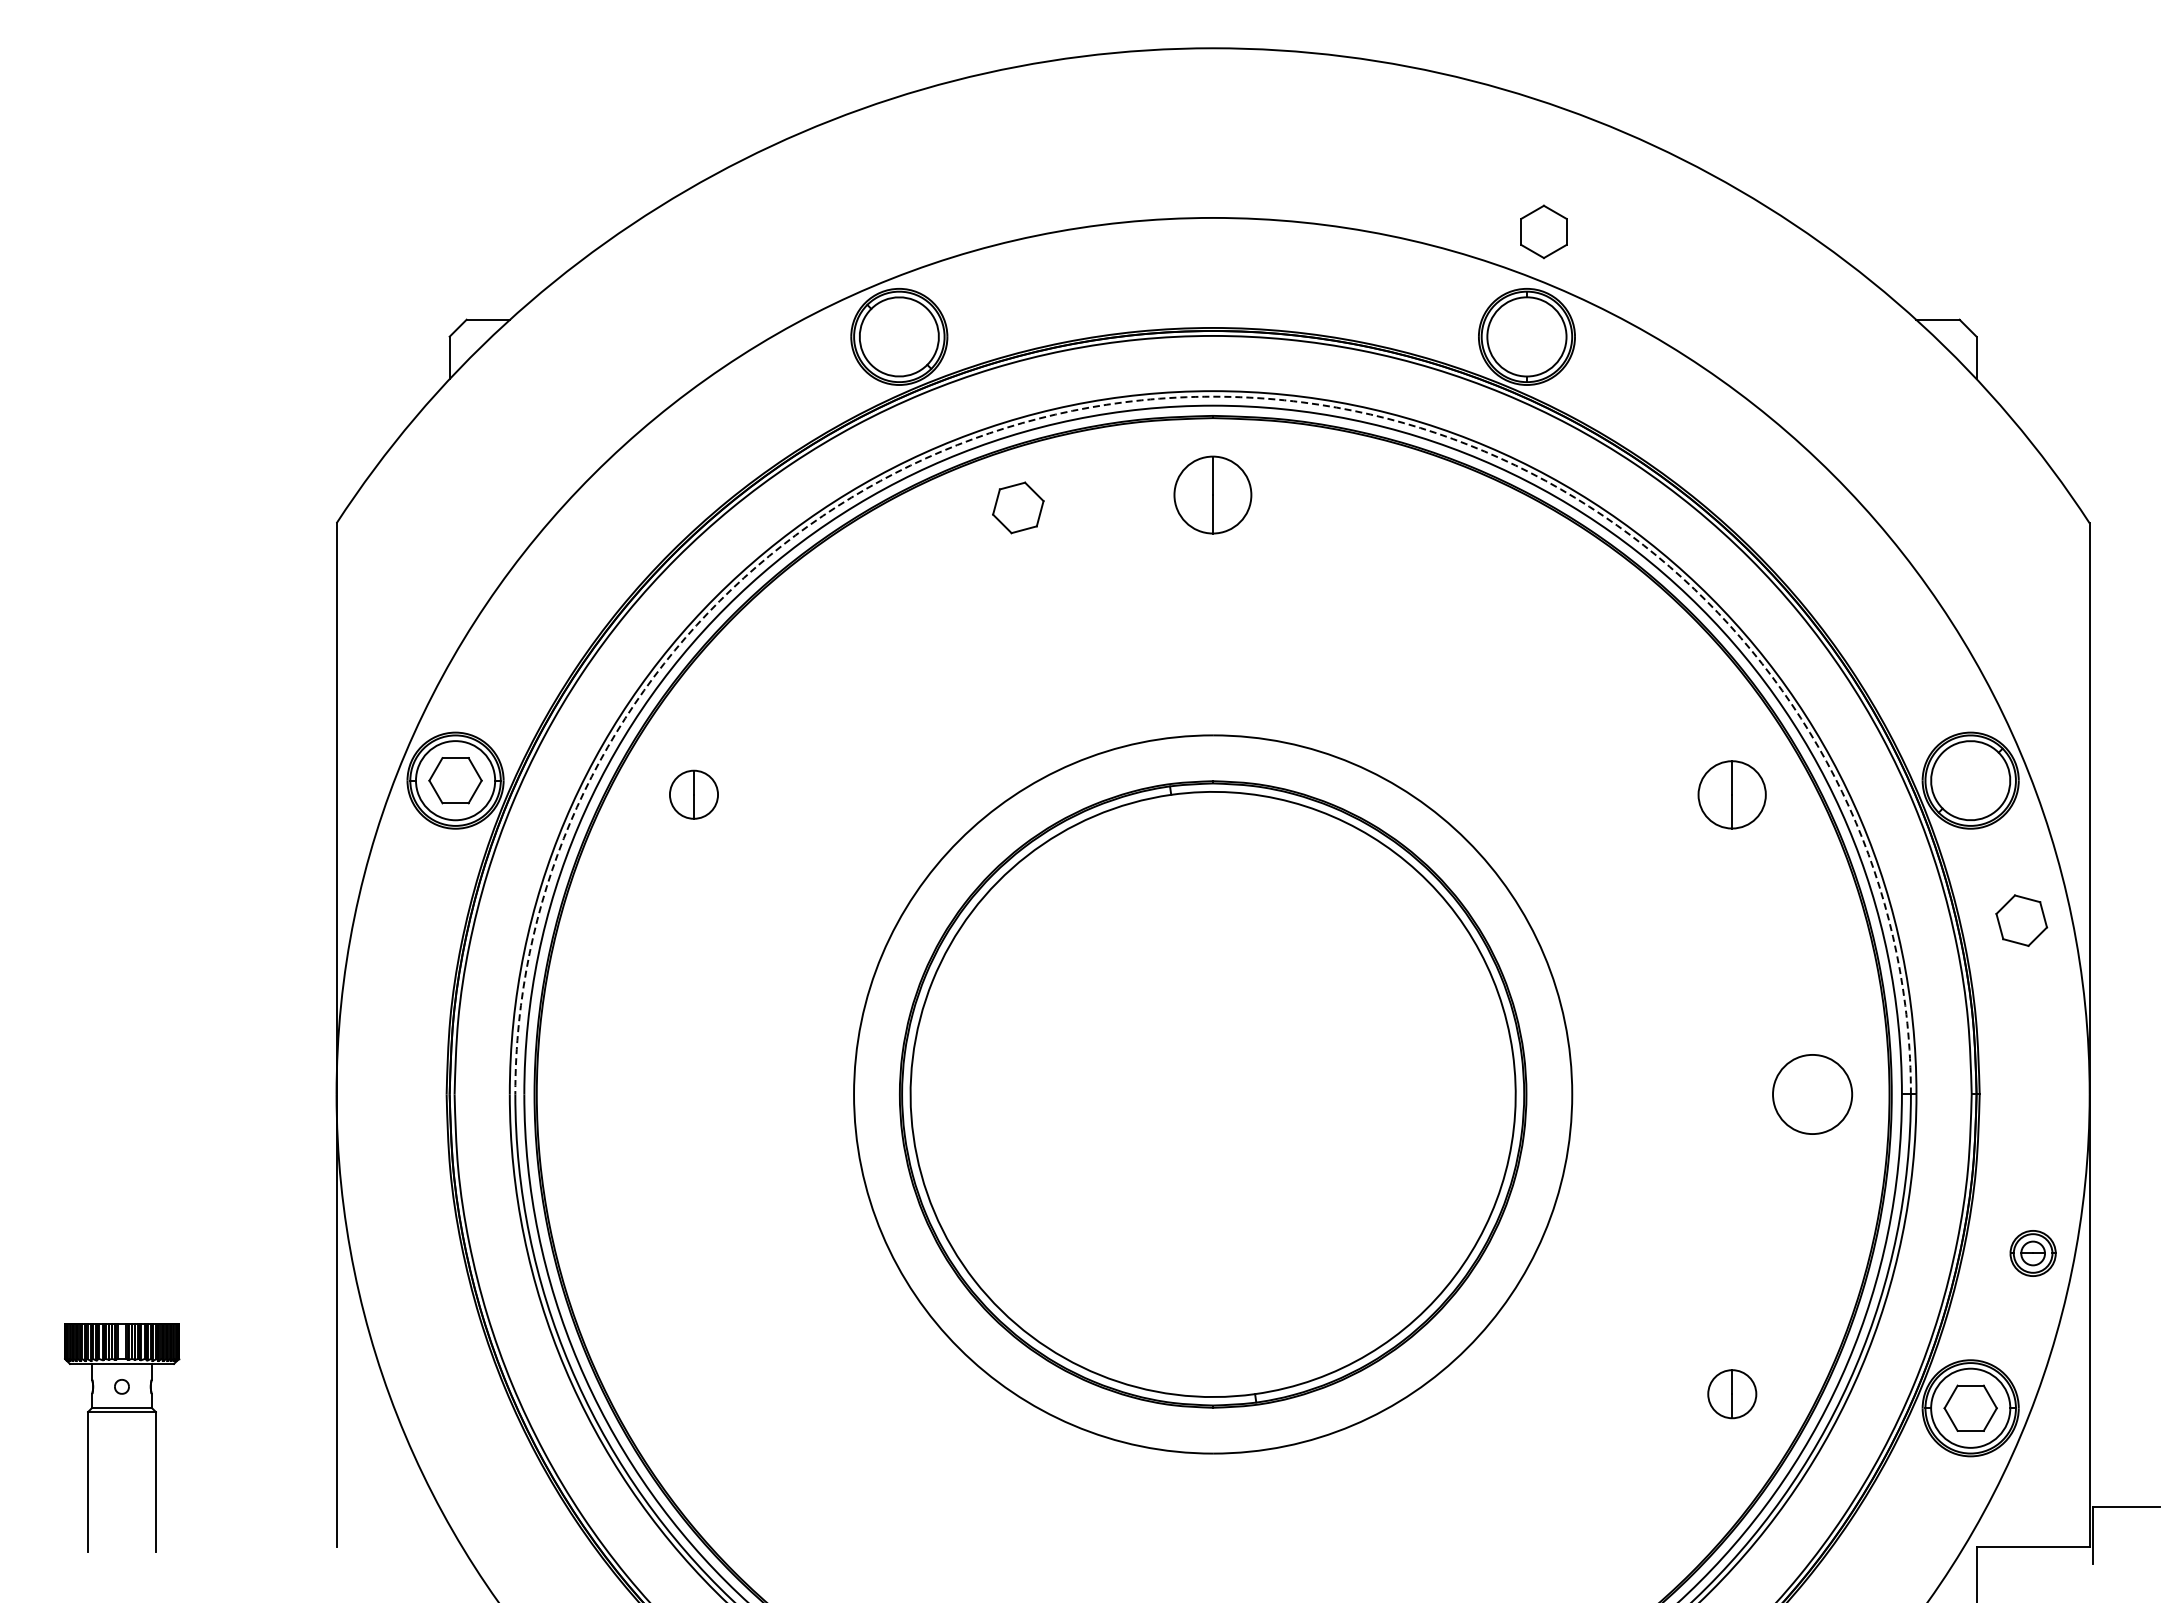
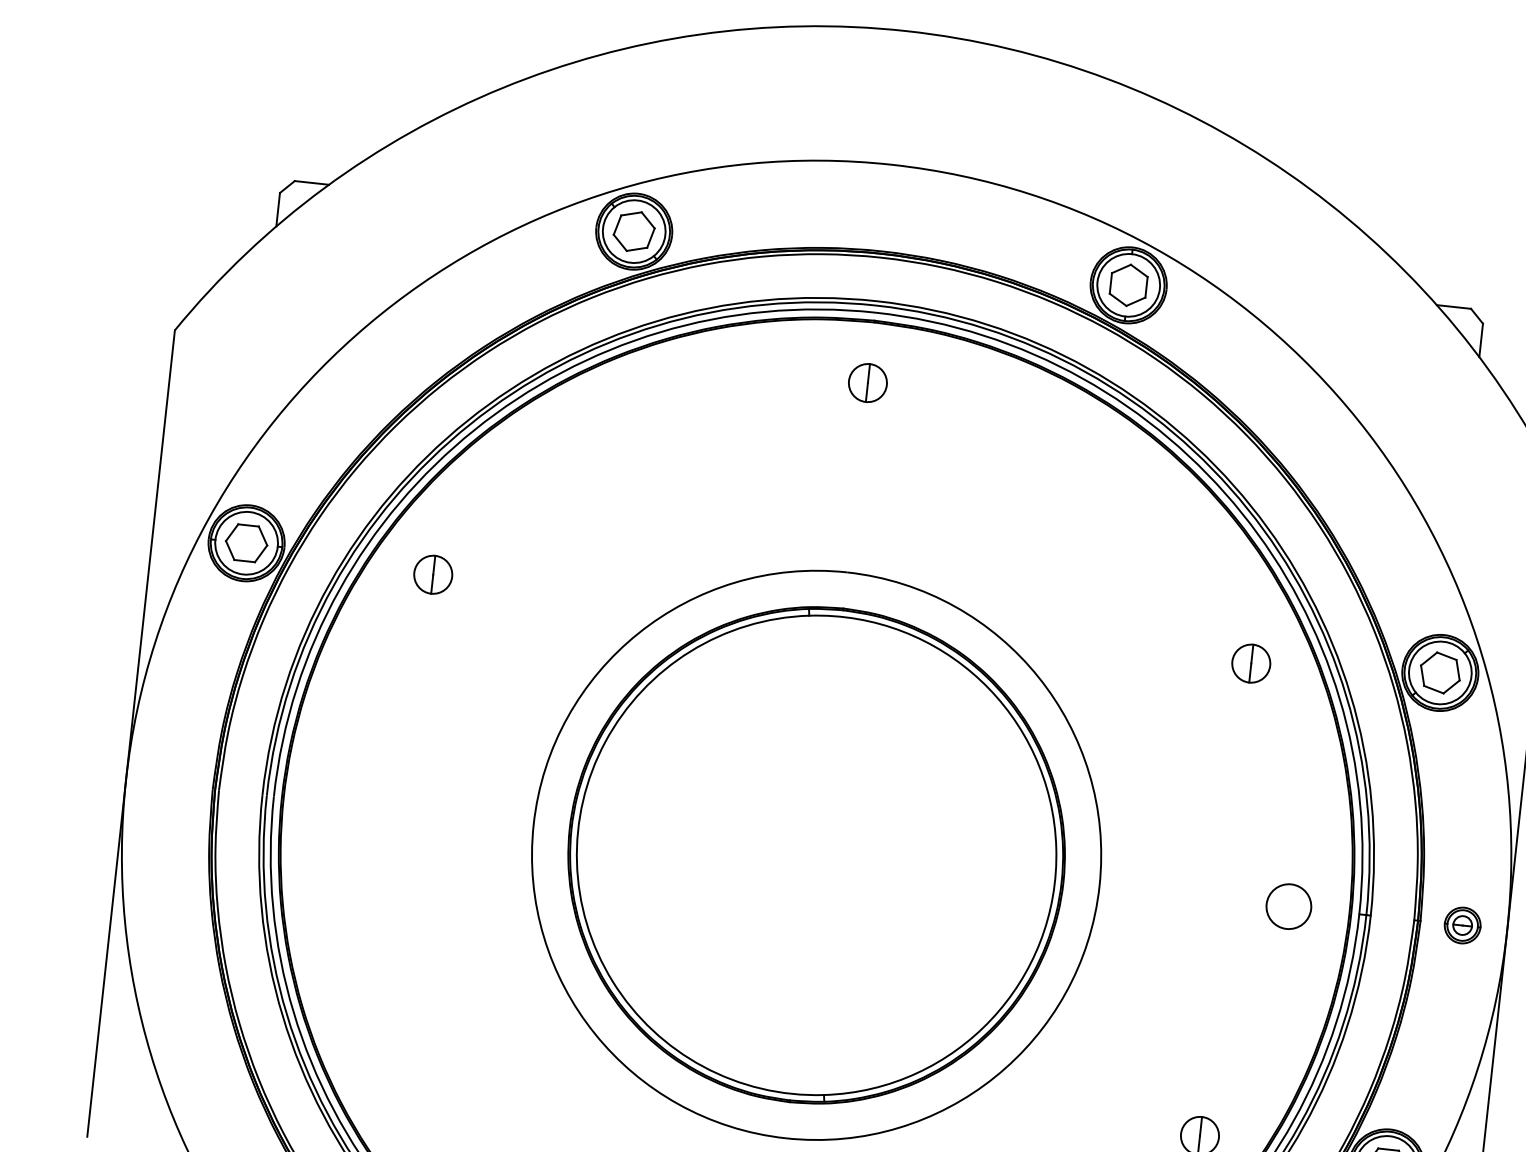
part: (1543, 231) -> (1128, 284), moved
arc: (1213, 396) -> (876, 305), dashed -> solid
part: (1213, 494) -> (868, 382), size x0.62
part: (1018, 507) -> (634, 231), moved
part: (1732, 794) -> (1251, 663), size x0.71
part: (2021, 920) -> (1440, 672), moved
circle: (1812, 1094) -> (1288, 906), size x0.71
part: (2032, 1253) -> (1462, 925), moved

